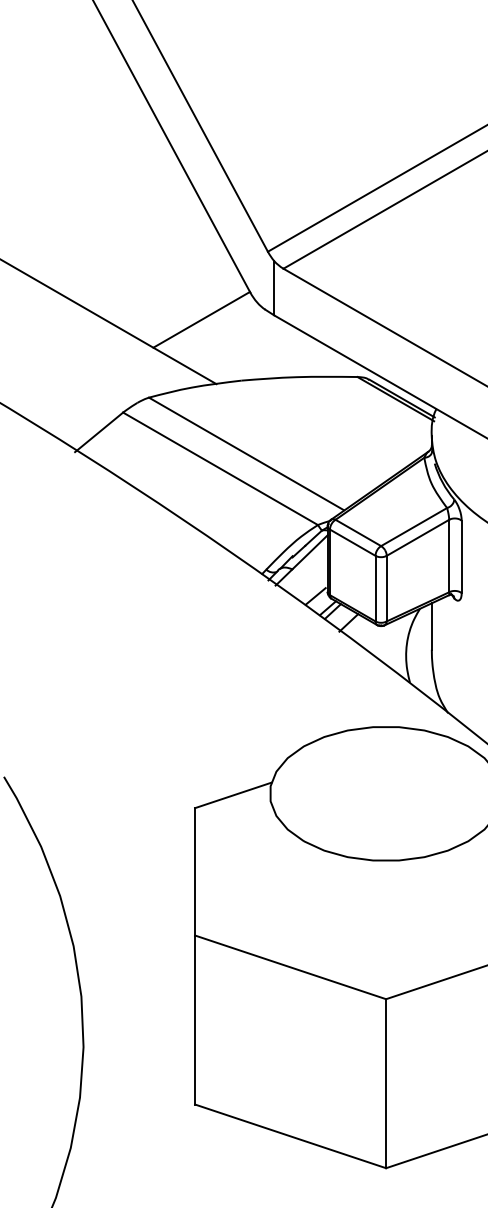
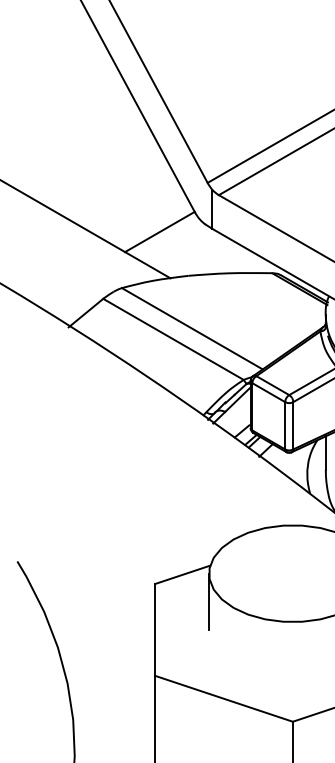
line: (269, 832) -> (208, 601), added

